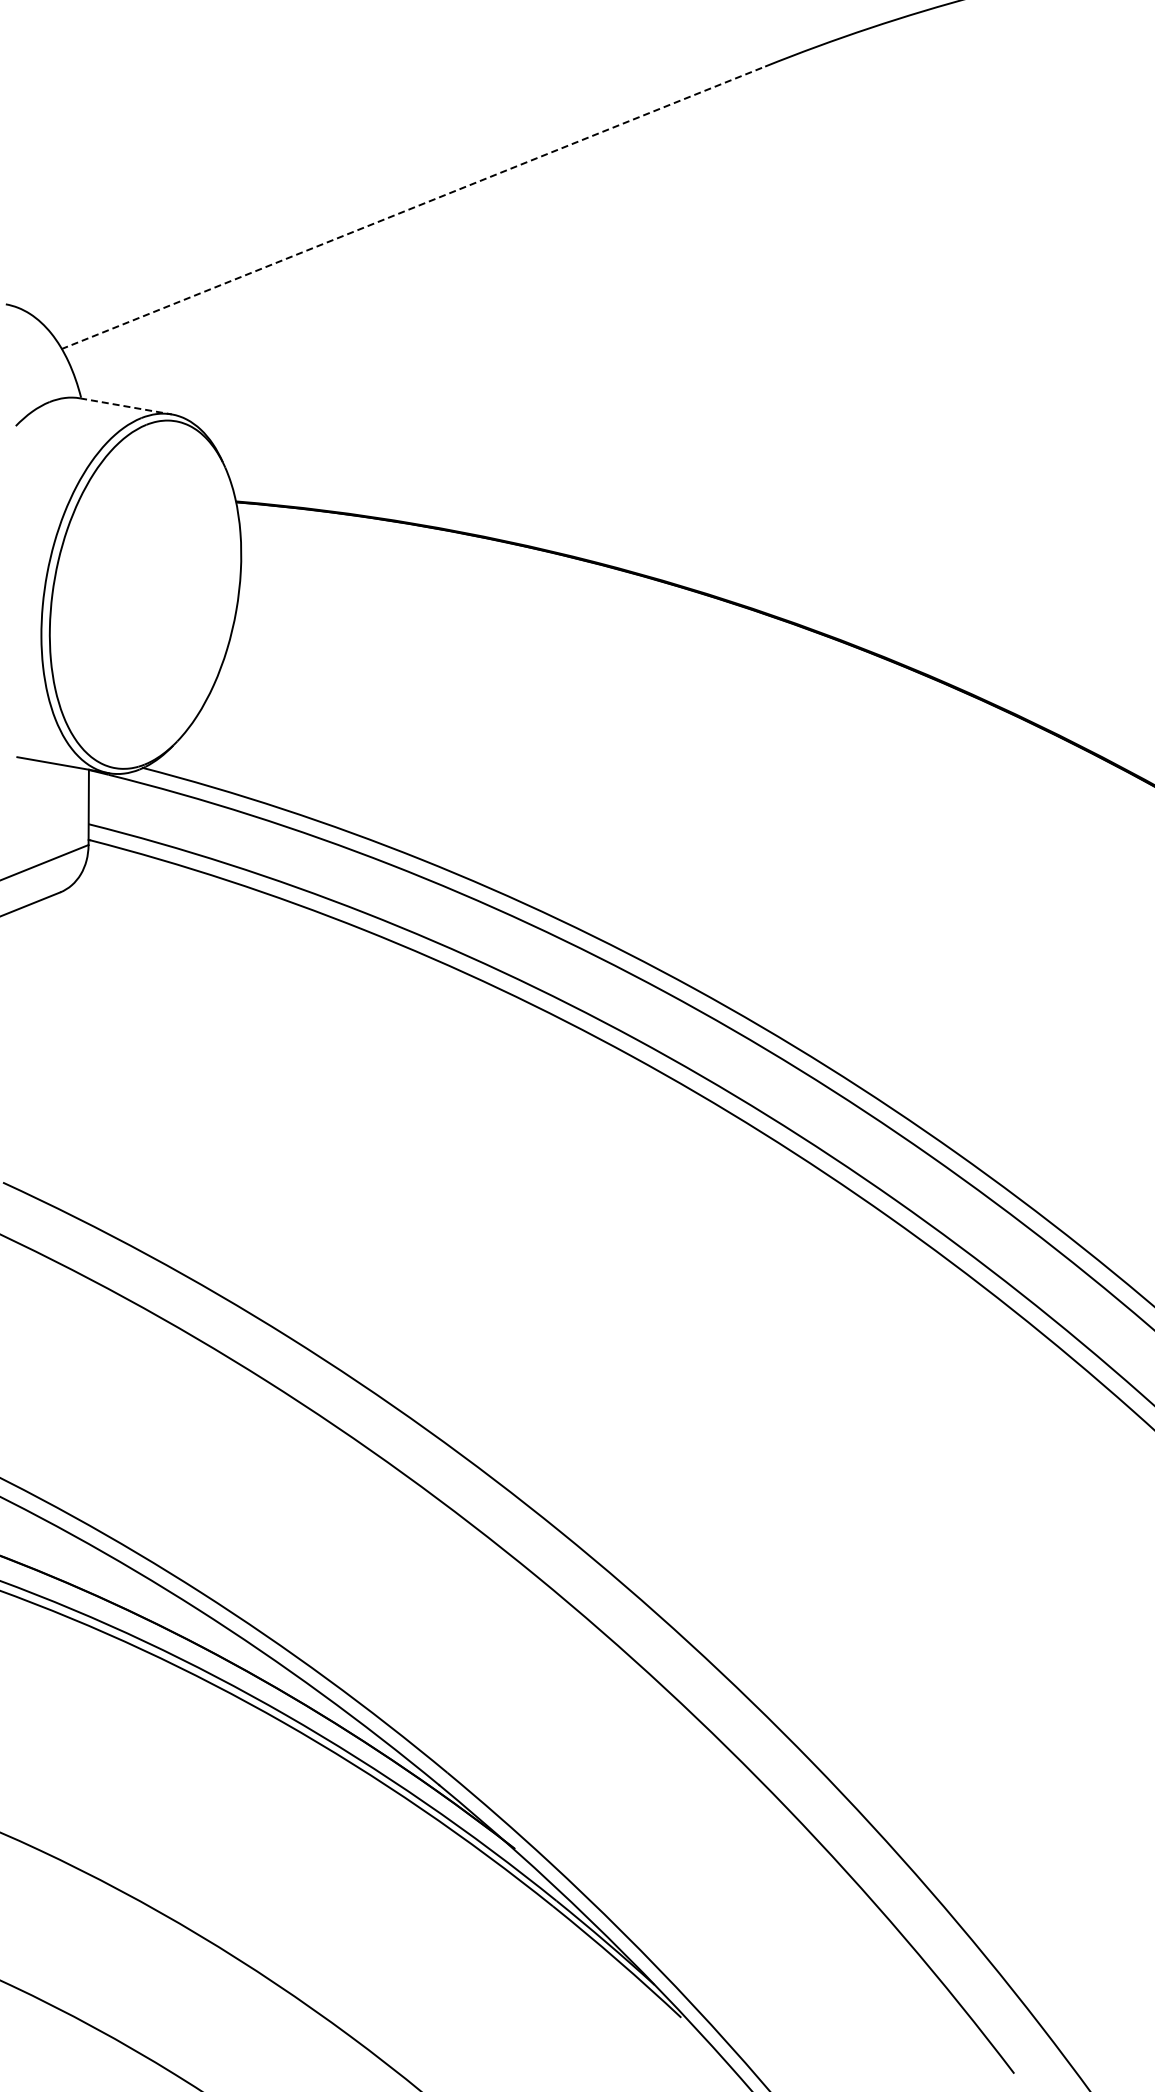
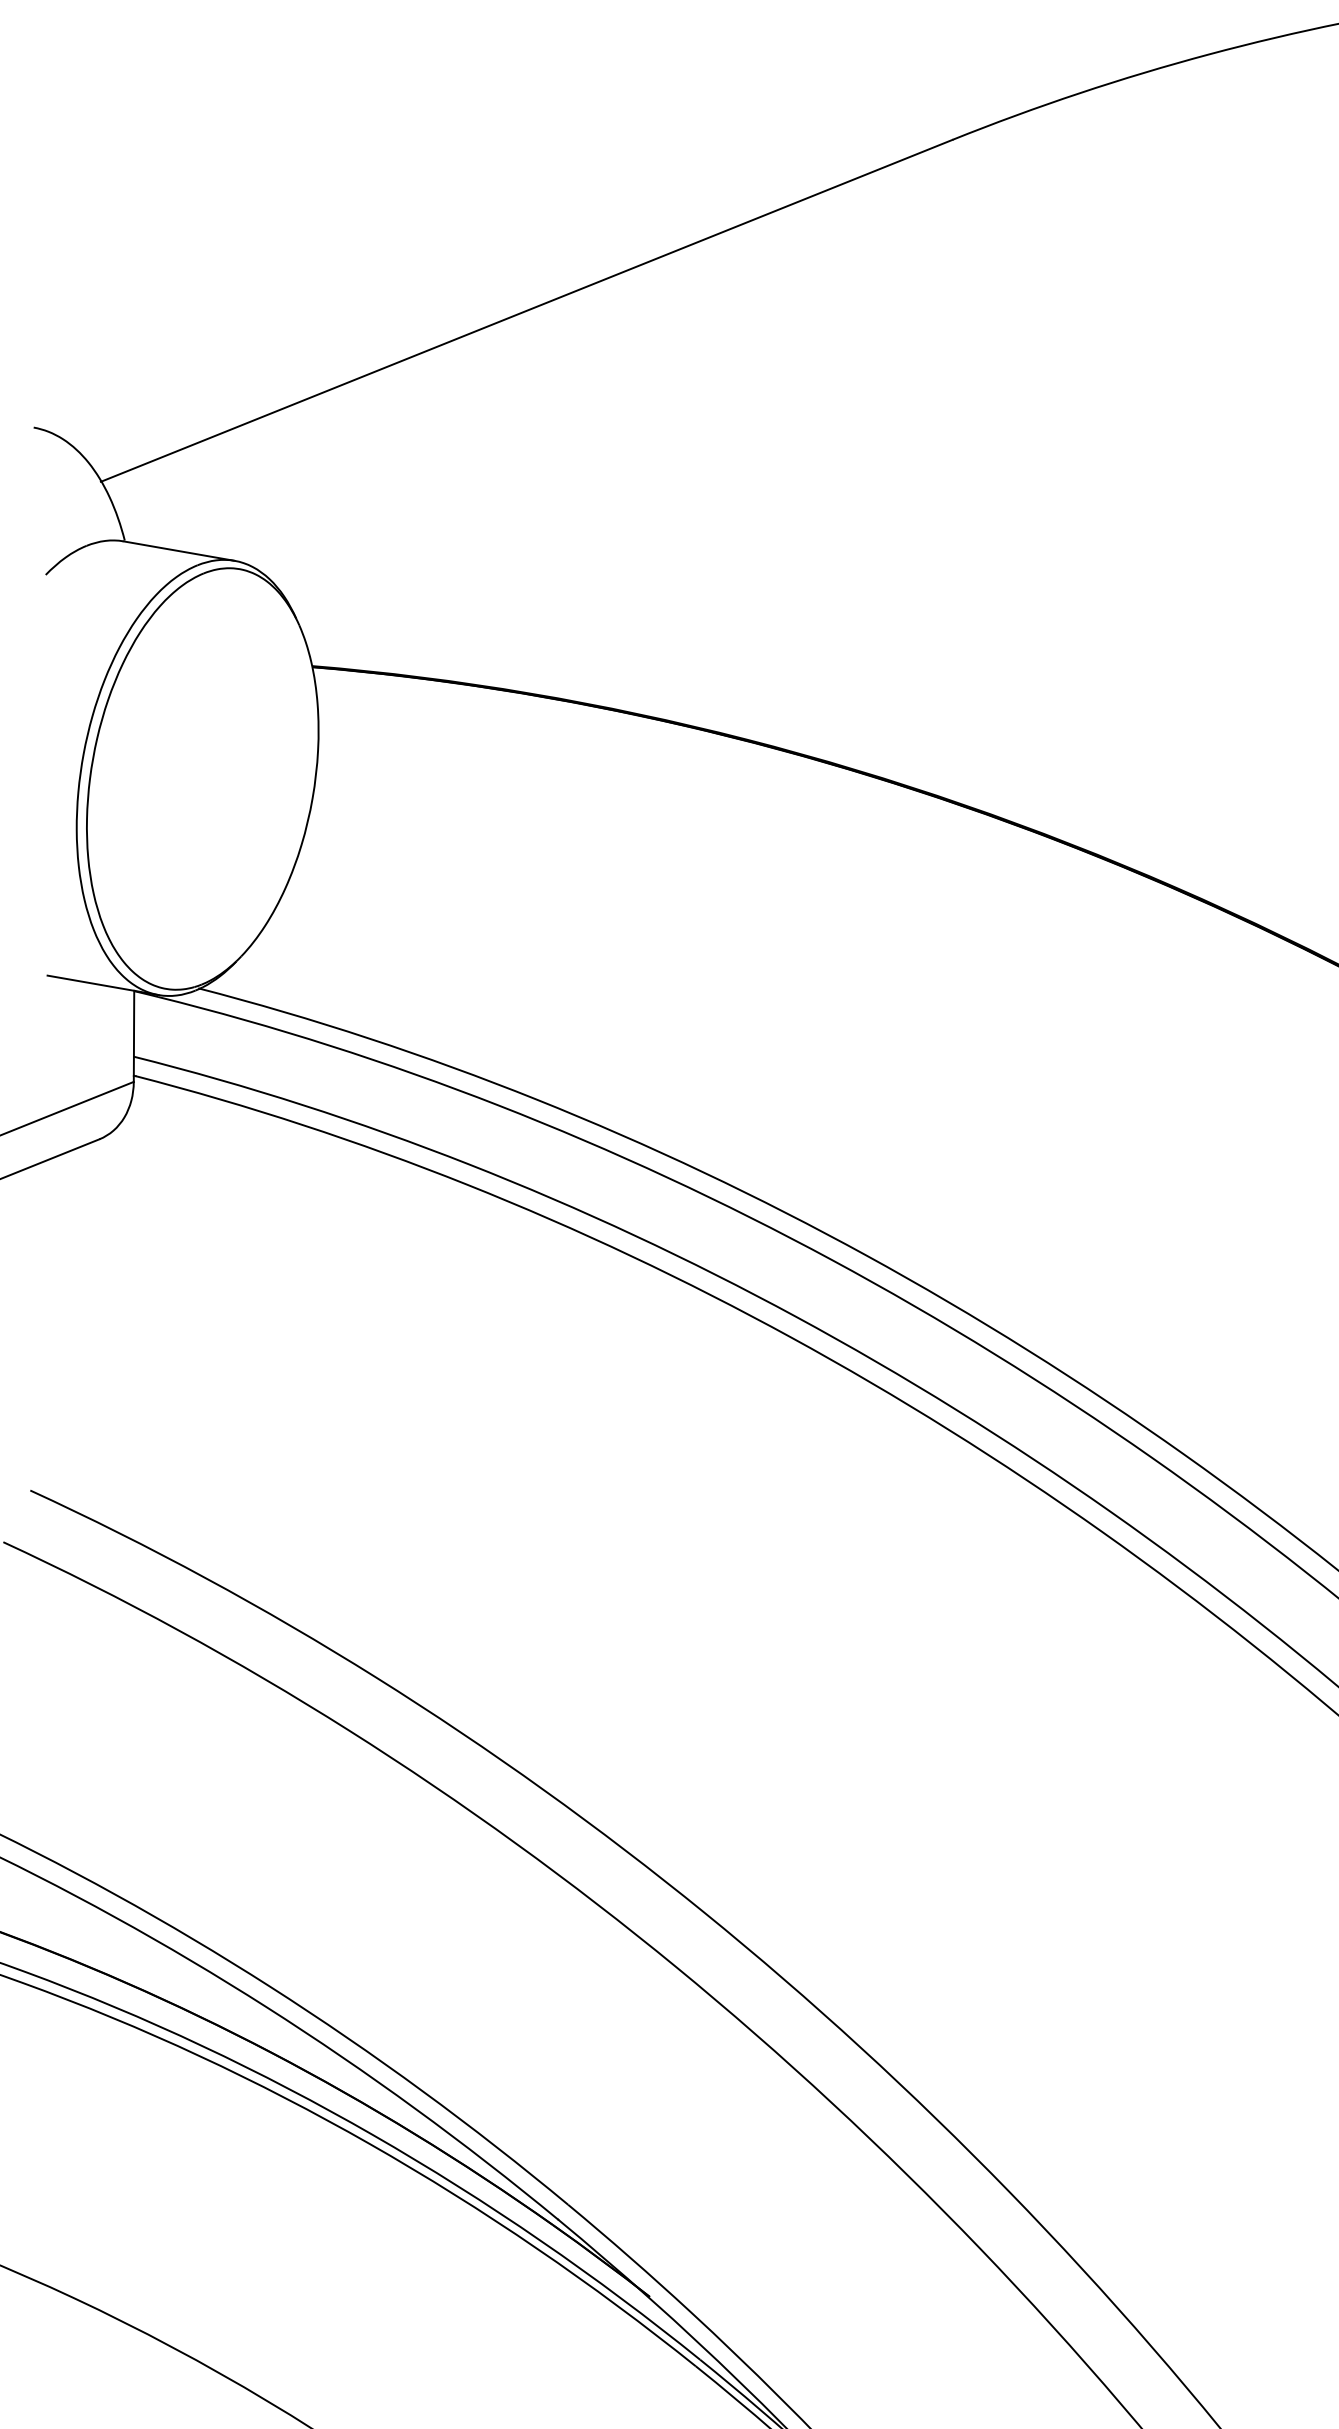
line: (413, 207) -> (527, 310), dashed -> solid
line: (126, 406) -> (179, 551), dashed -> solid

